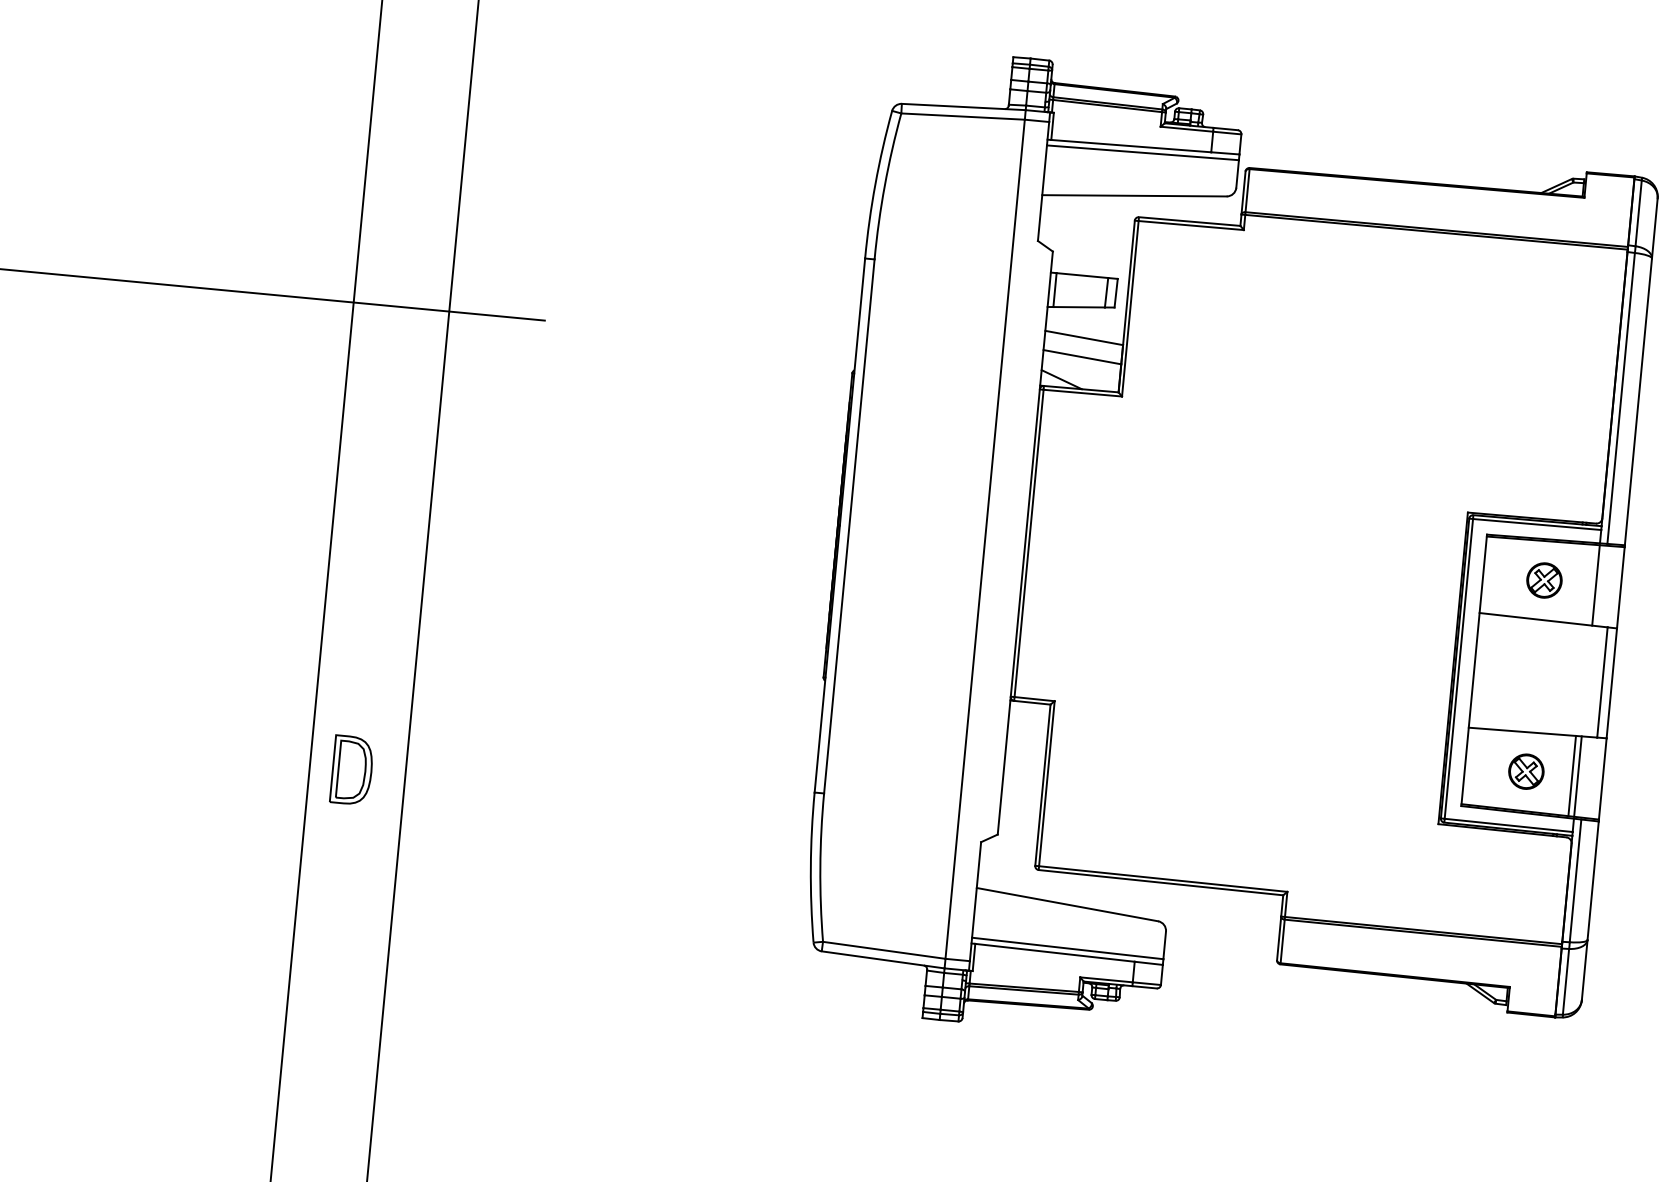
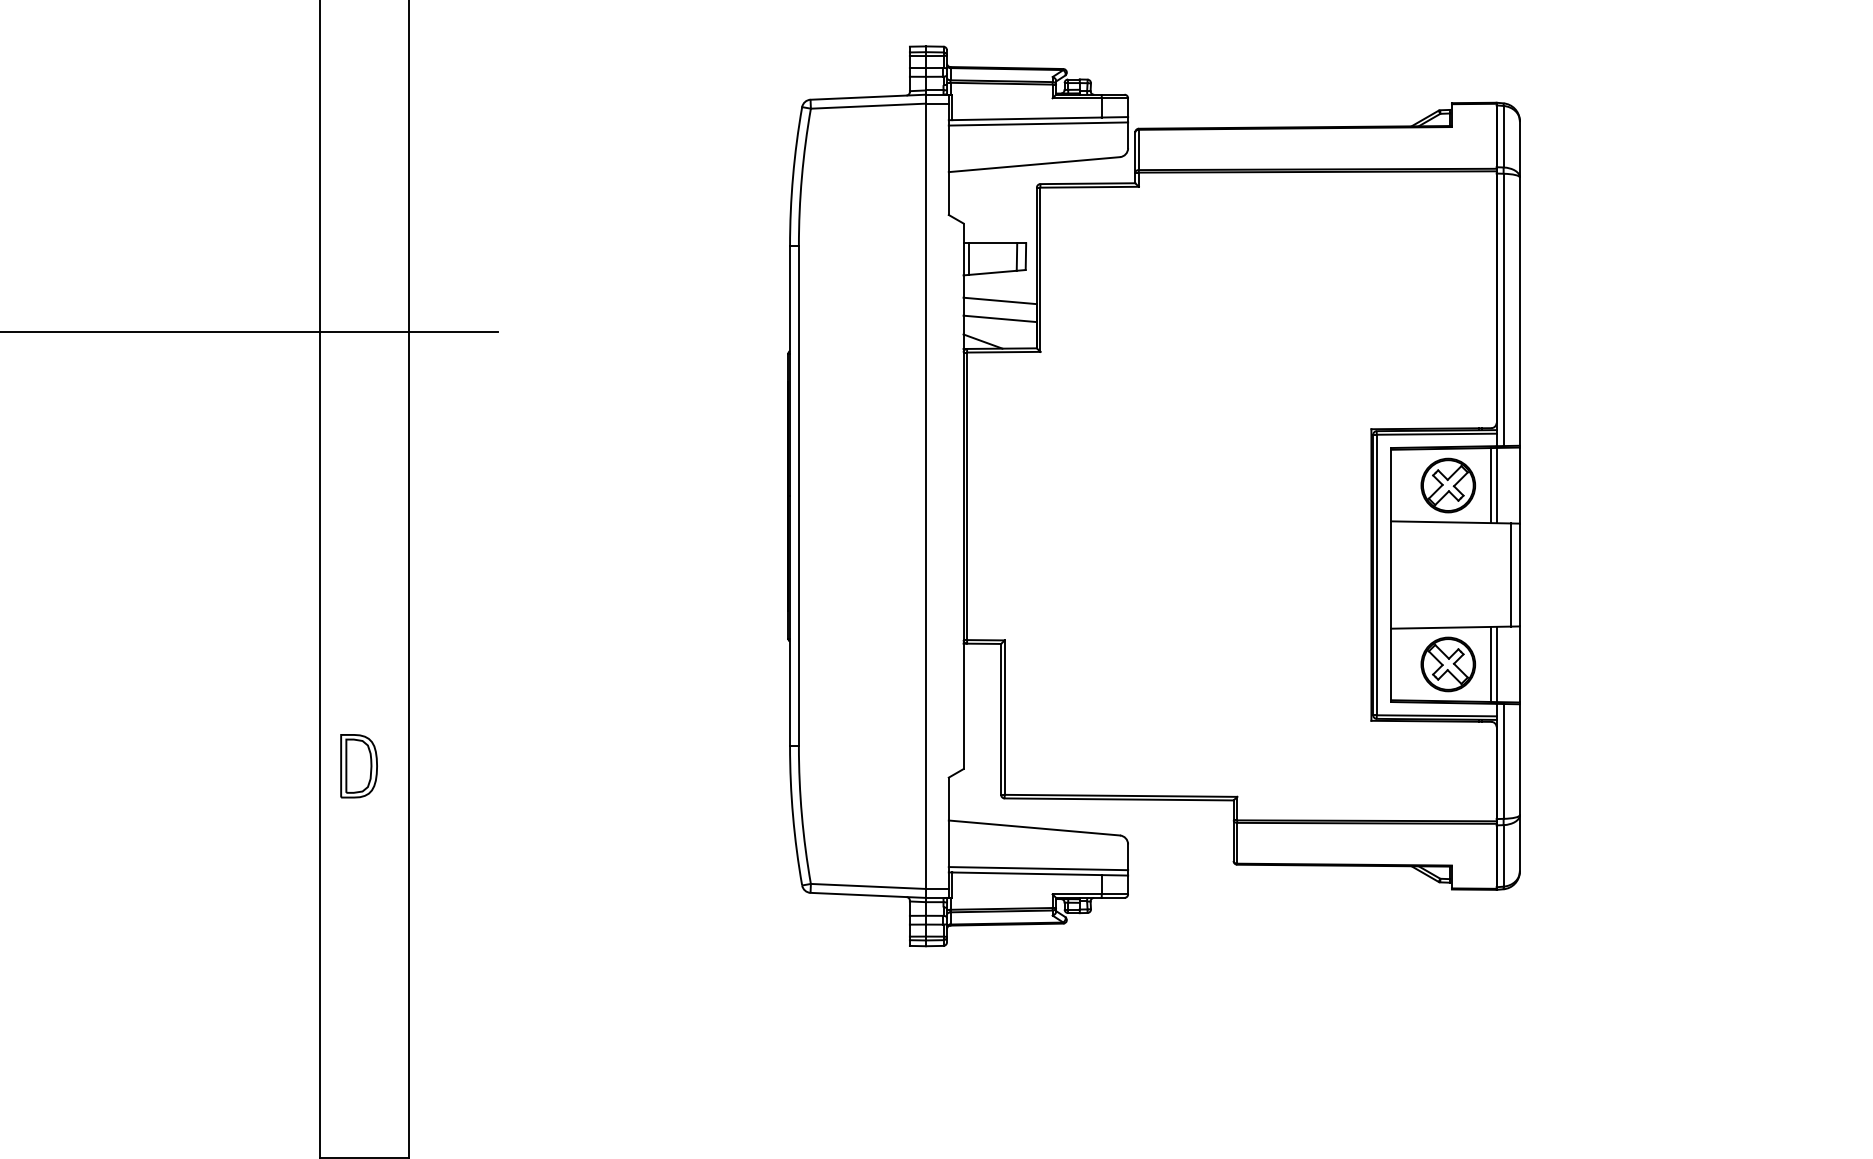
part: (1544, 580) -> (1448, 485), size x1.67
line: (1590, 584) -> (1491, 485), added
part: (1526, 771) -> (1448, 664), size x1.67

